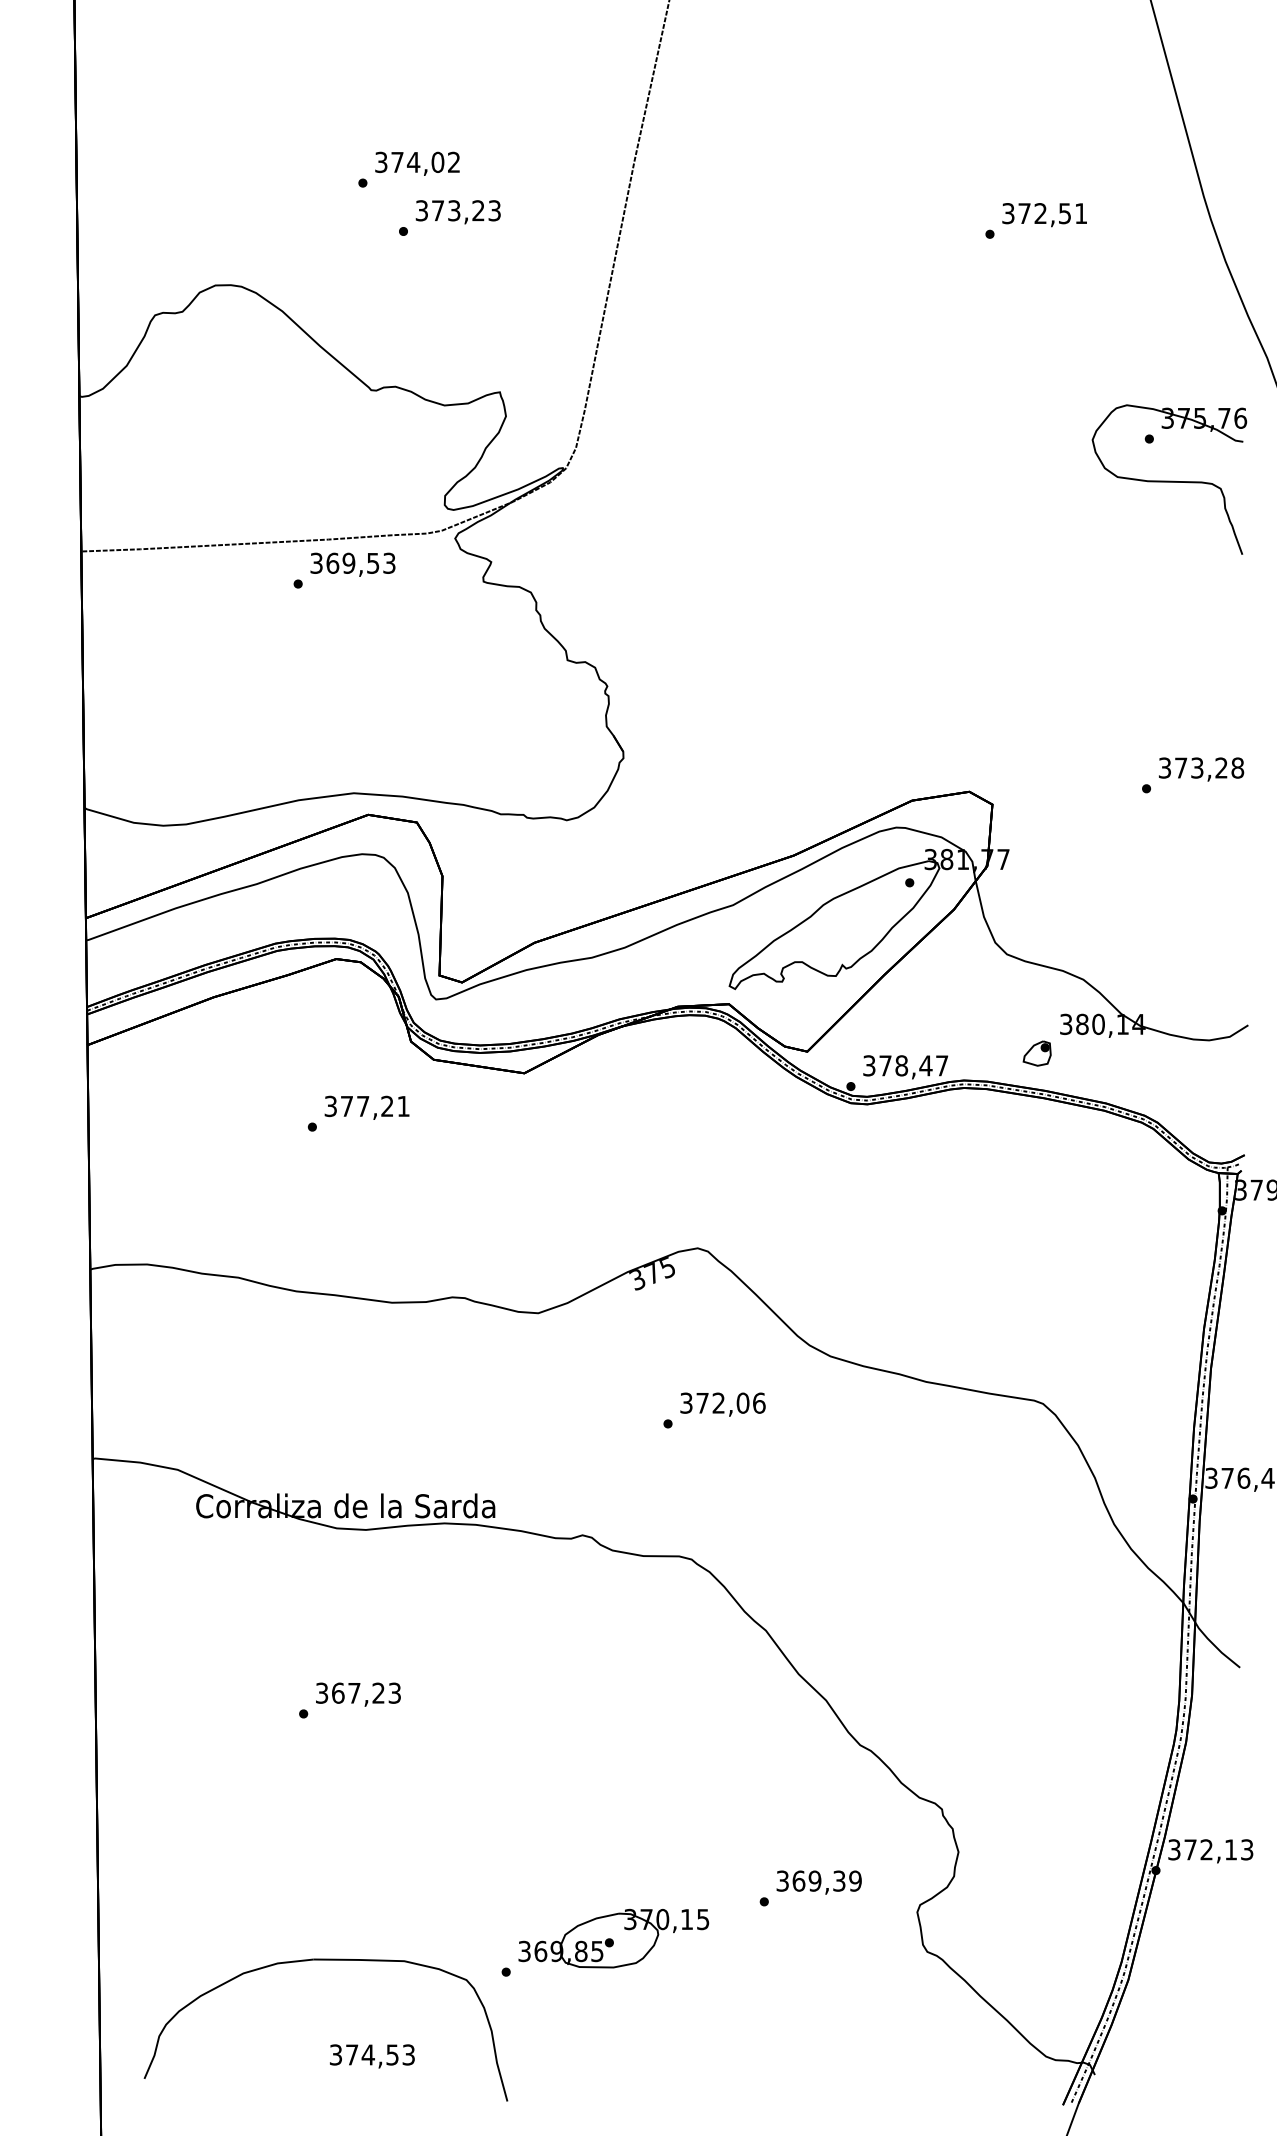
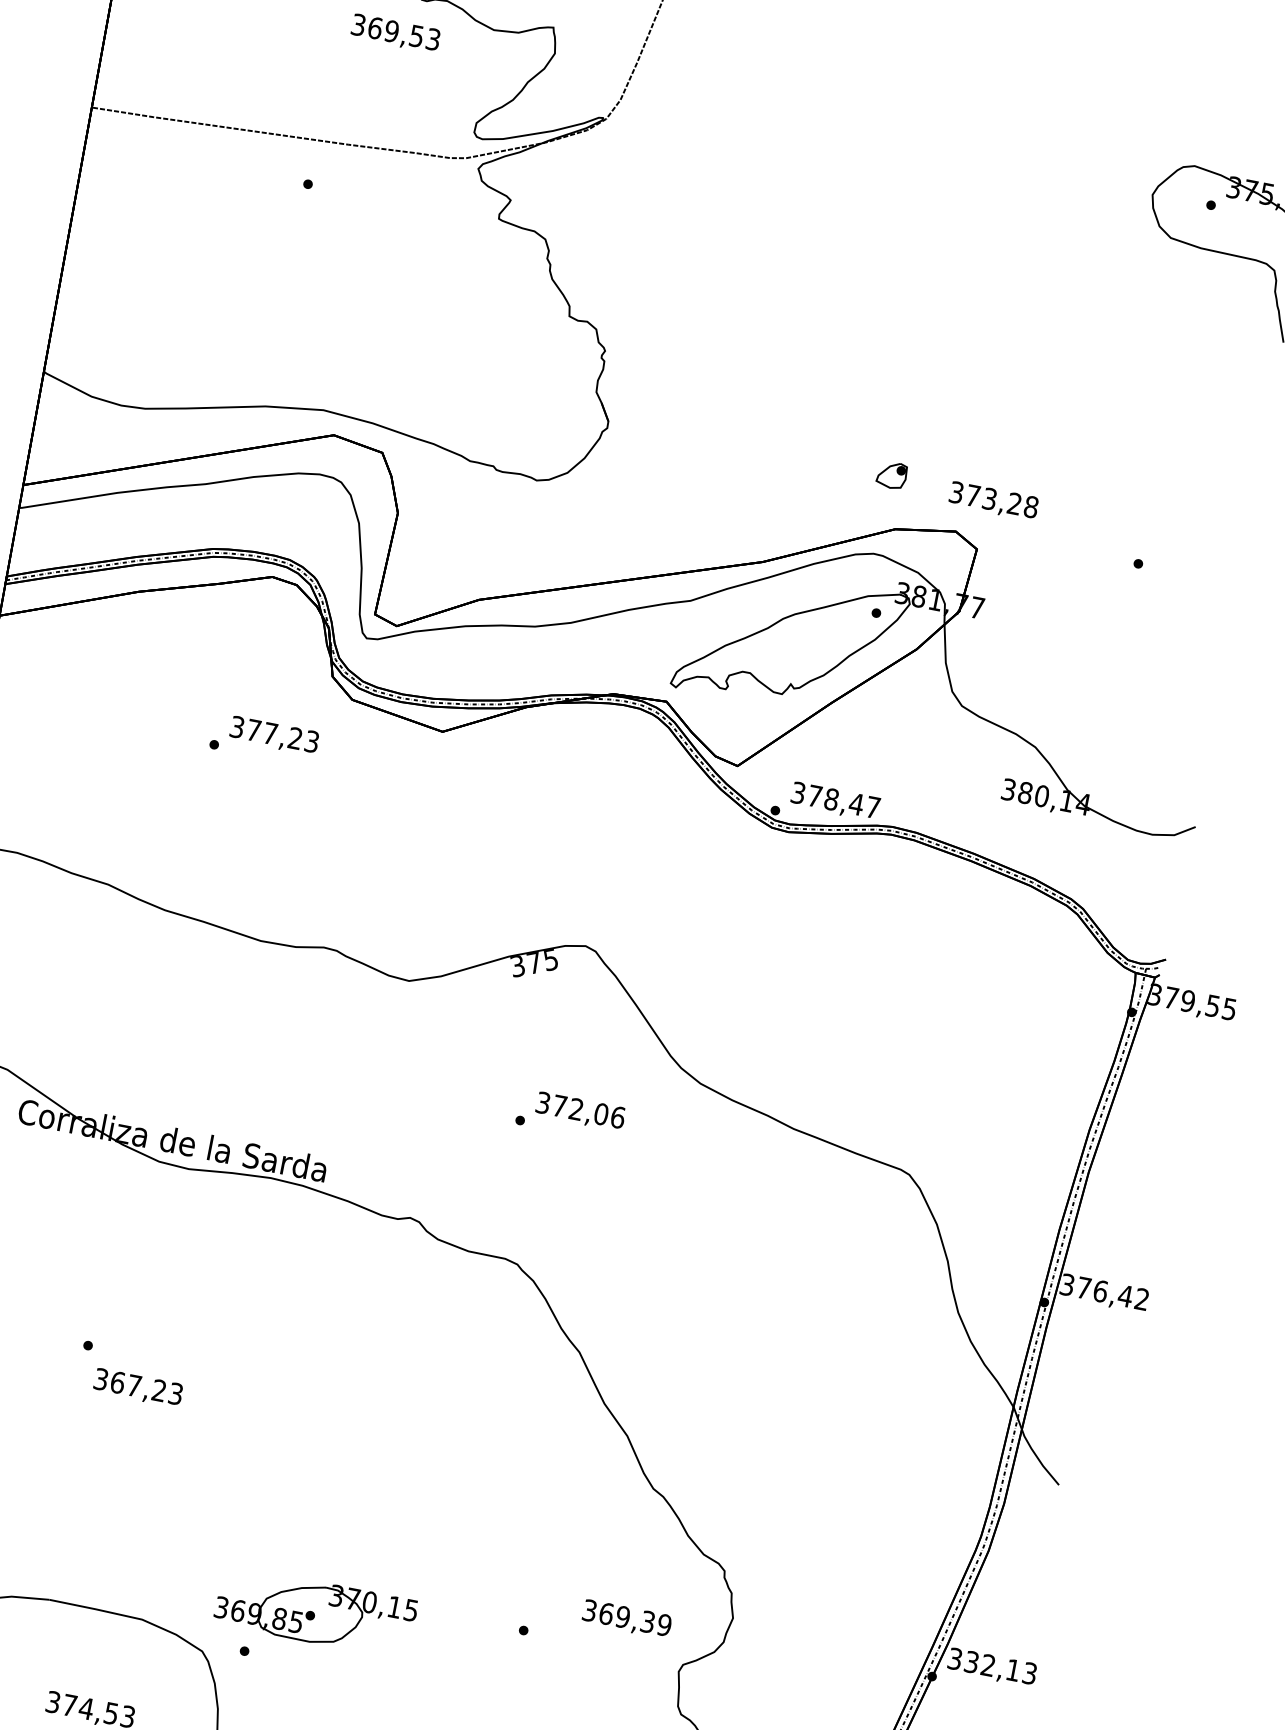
text: (352, 564) -> (395, 33), moved
text: (1201, 769) -> (993, 501), moved
part: (1036, 1053) -> (891, 475), moved
text: (403, 1106) -> (311, 741), 377,21 -> 377,23
text: (358, 1694) -> (138, 1387), moved
text: (1190, 1849) -> (971, 1661), 372,13 -> 332,13
text: (818, 1882) -> (626, 1619), moved
part: (613, 1938) -> (315, 1612), moved

